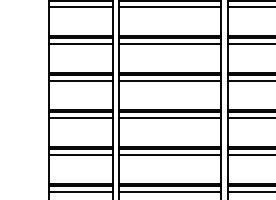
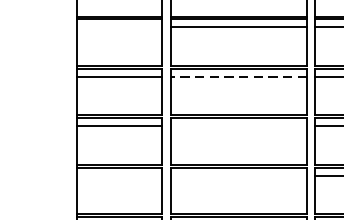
line: (80, 44) -> (119, 28), removed
line: (170, 81) -> (239, 77), solid -> dashed
line: (170, 118) -> (239, 126), removed
line: (80, 155) -> (119, 176), removed
line: (170, 155) -> (239, 176), removed

